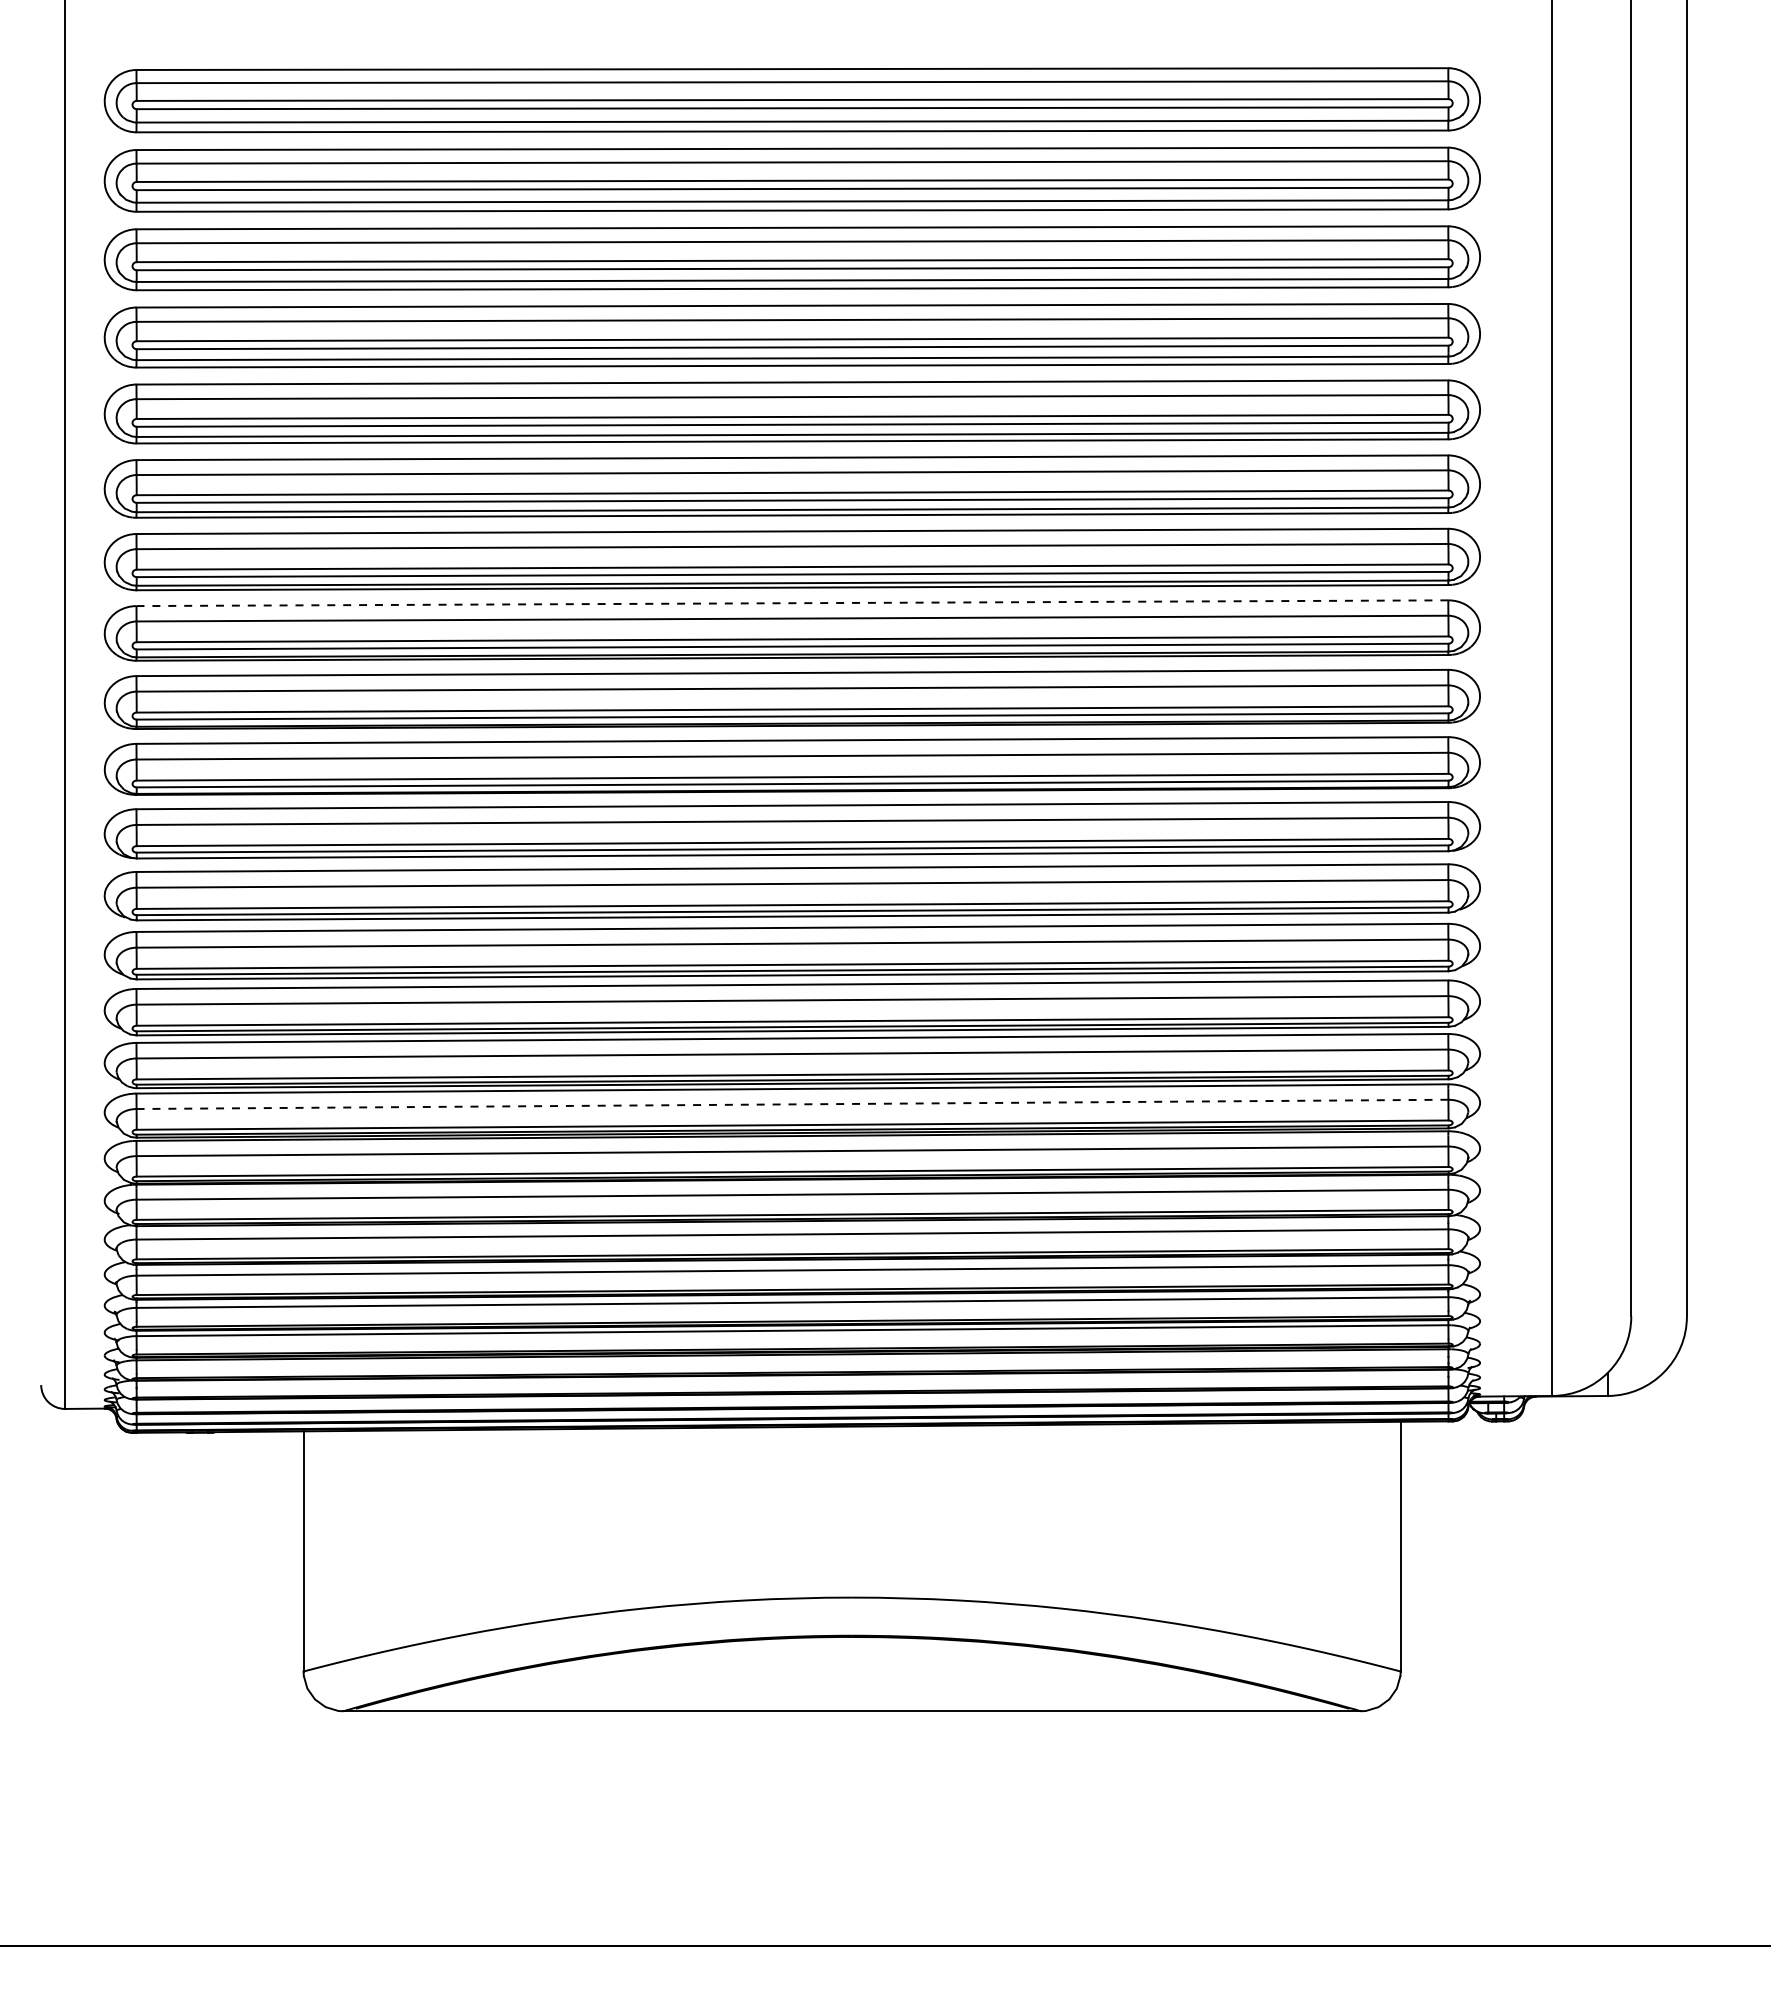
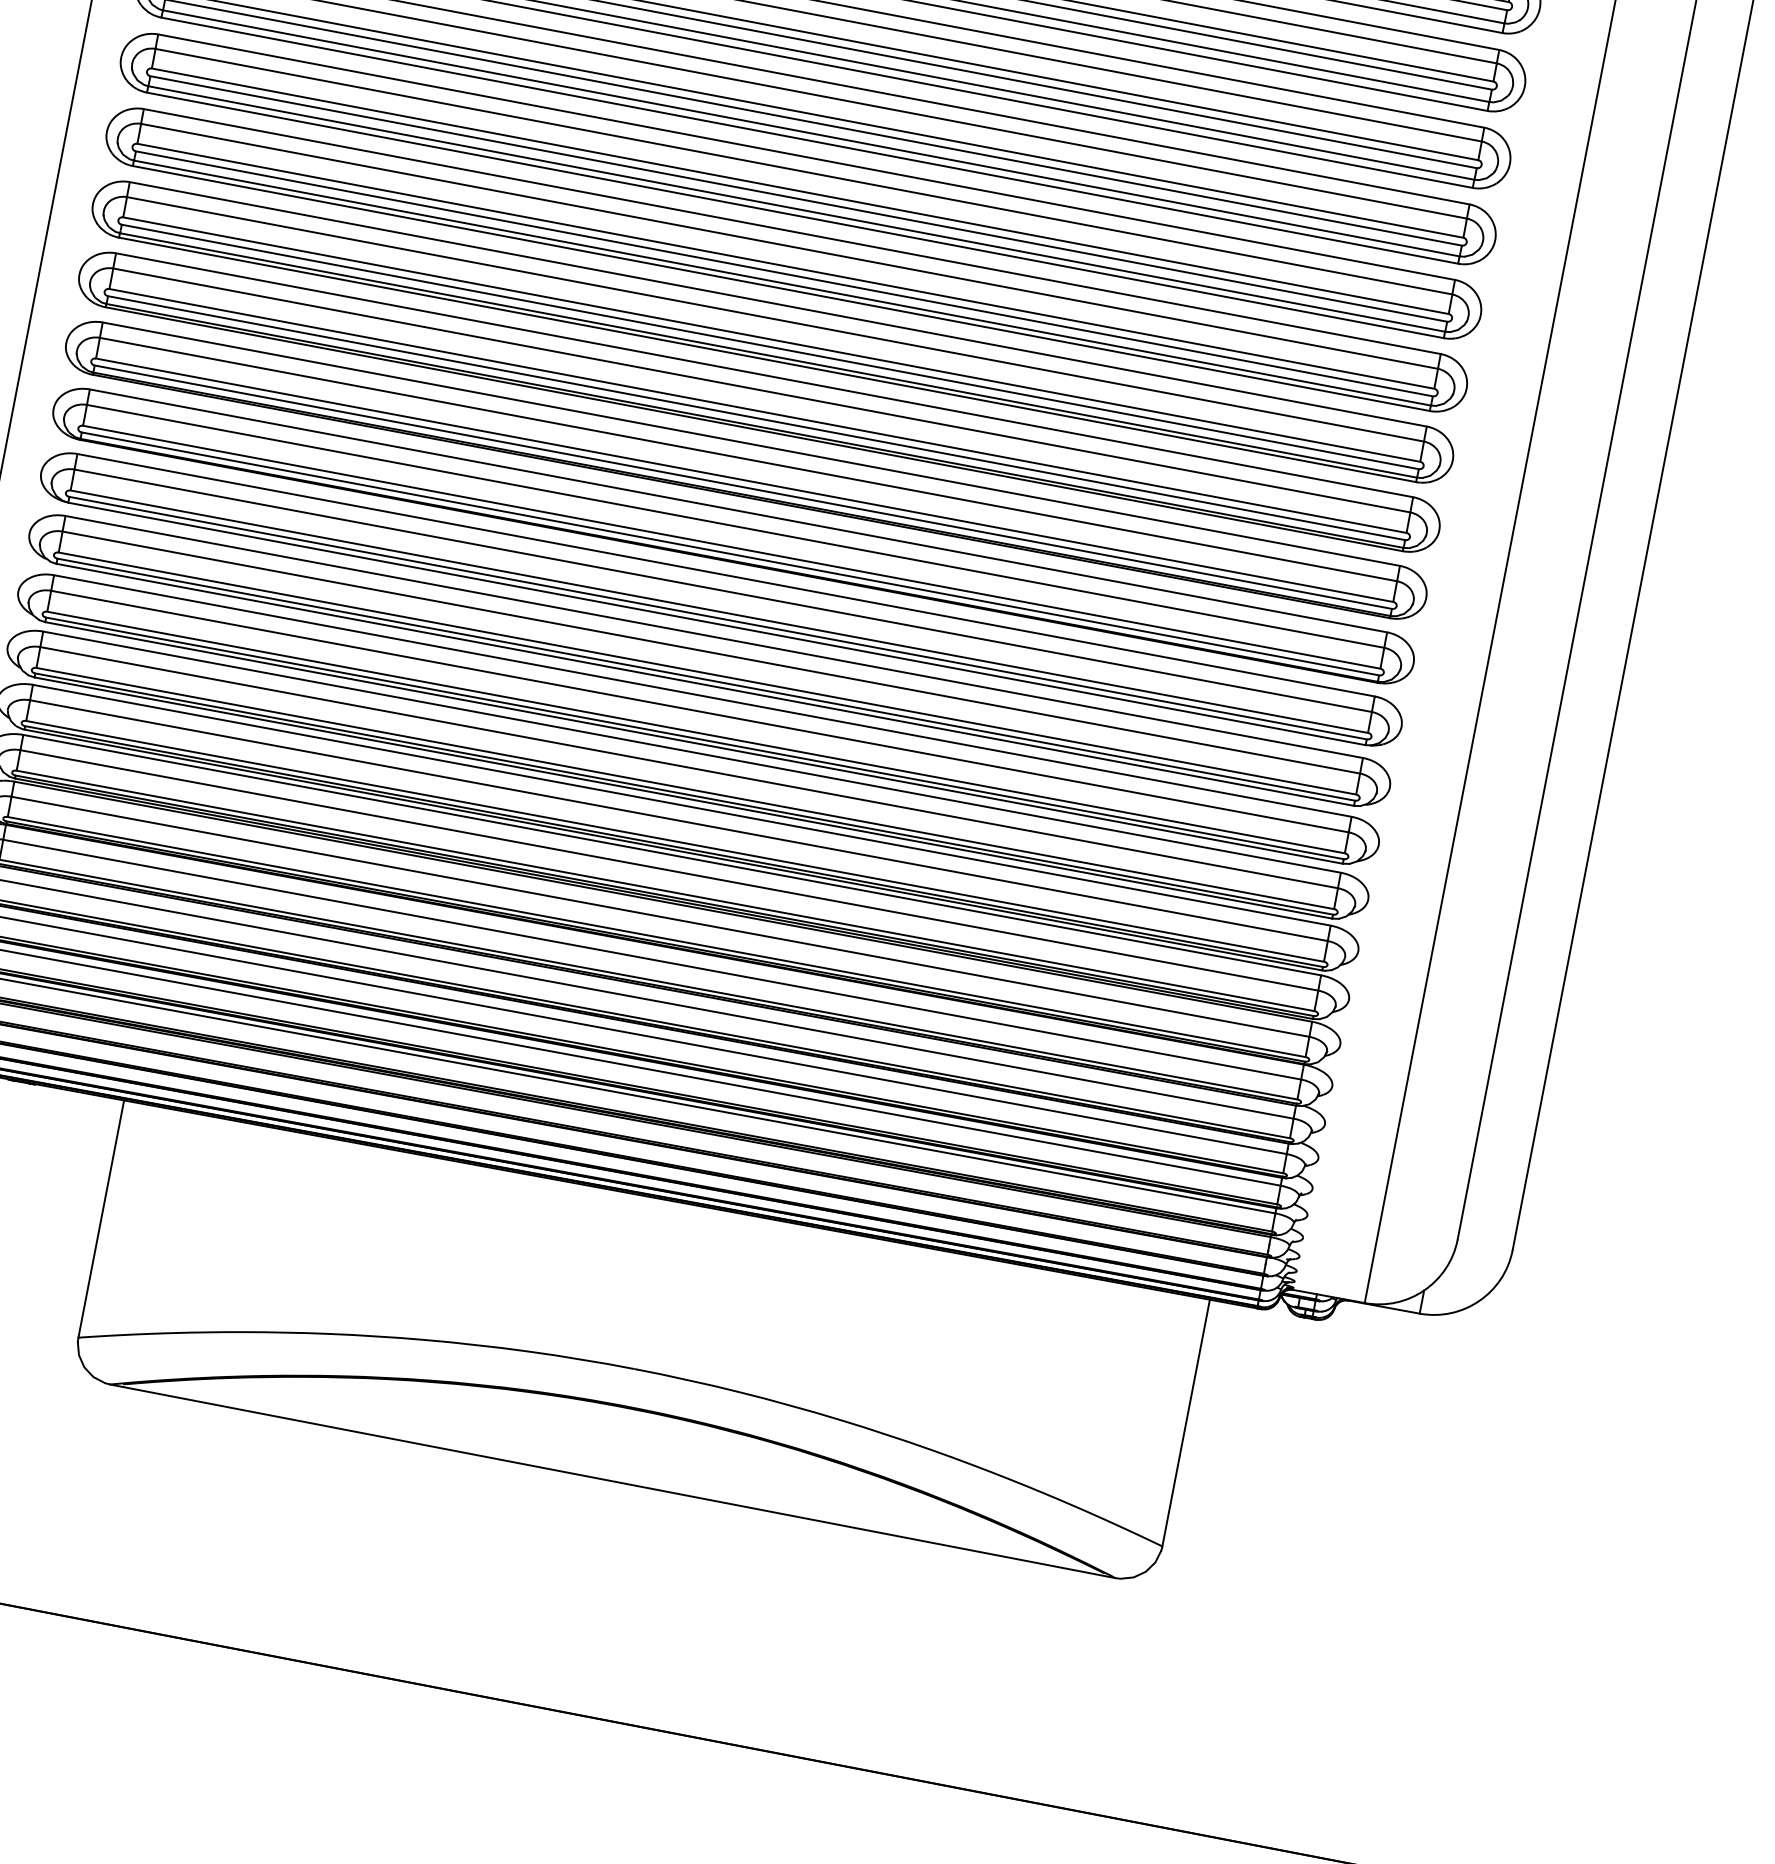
line: (792, 603) -> (764, 375), dashed -> solid
line: (792, 1104) -> (669, 870), dashed -> solid

